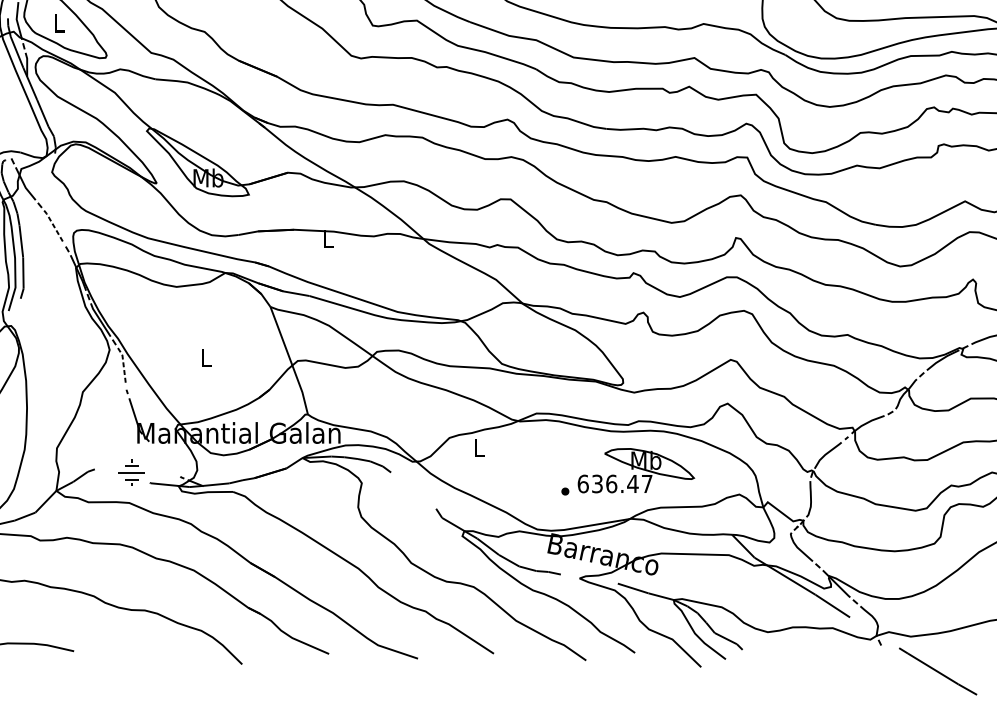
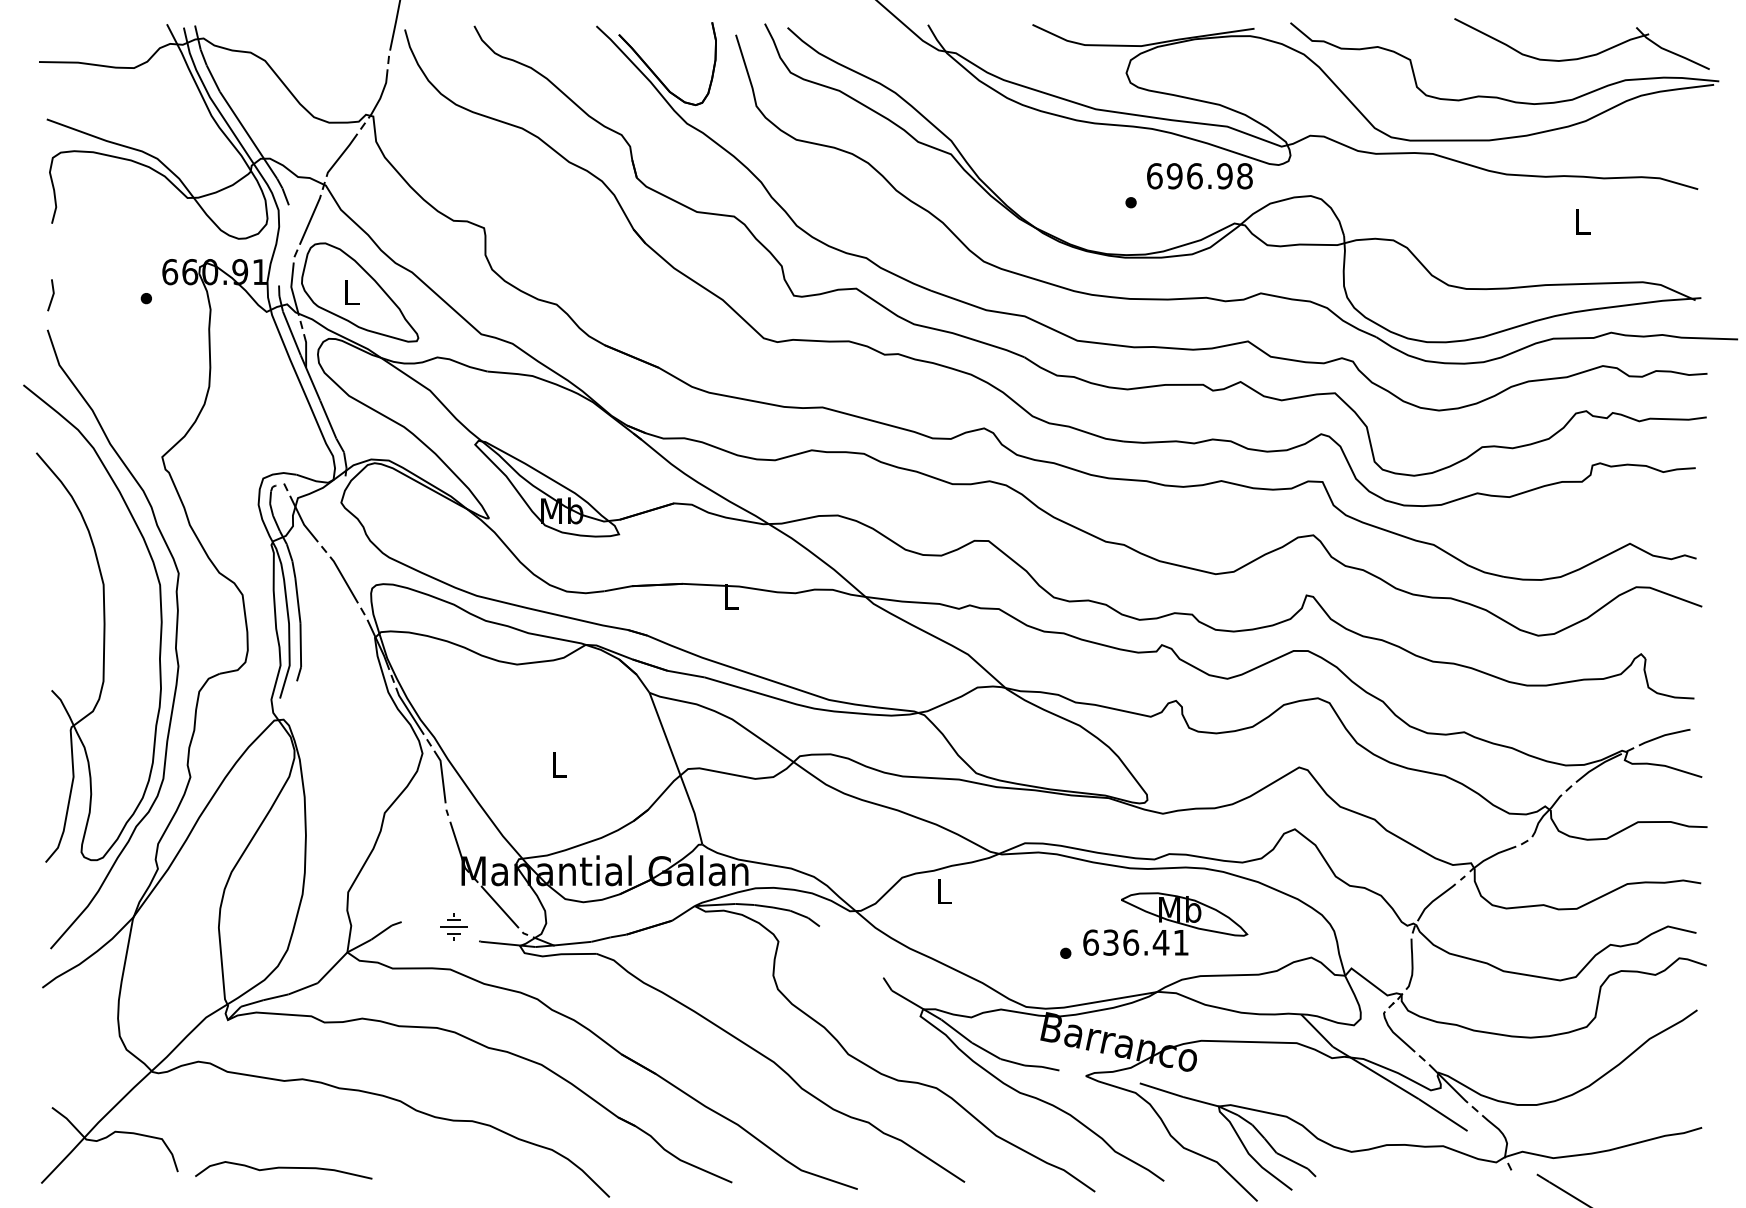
line: (54, 226) -> (344, 579), dashed -> solid
line: (123, 365) -> (442, 775), dashed -> solid
line: (164, 458) -> (499, 906), added
part: (131, 472) -> (453, 926), size x0.71
text: (646, 483) -> (1180, 942), 636.47 -> 636.41

